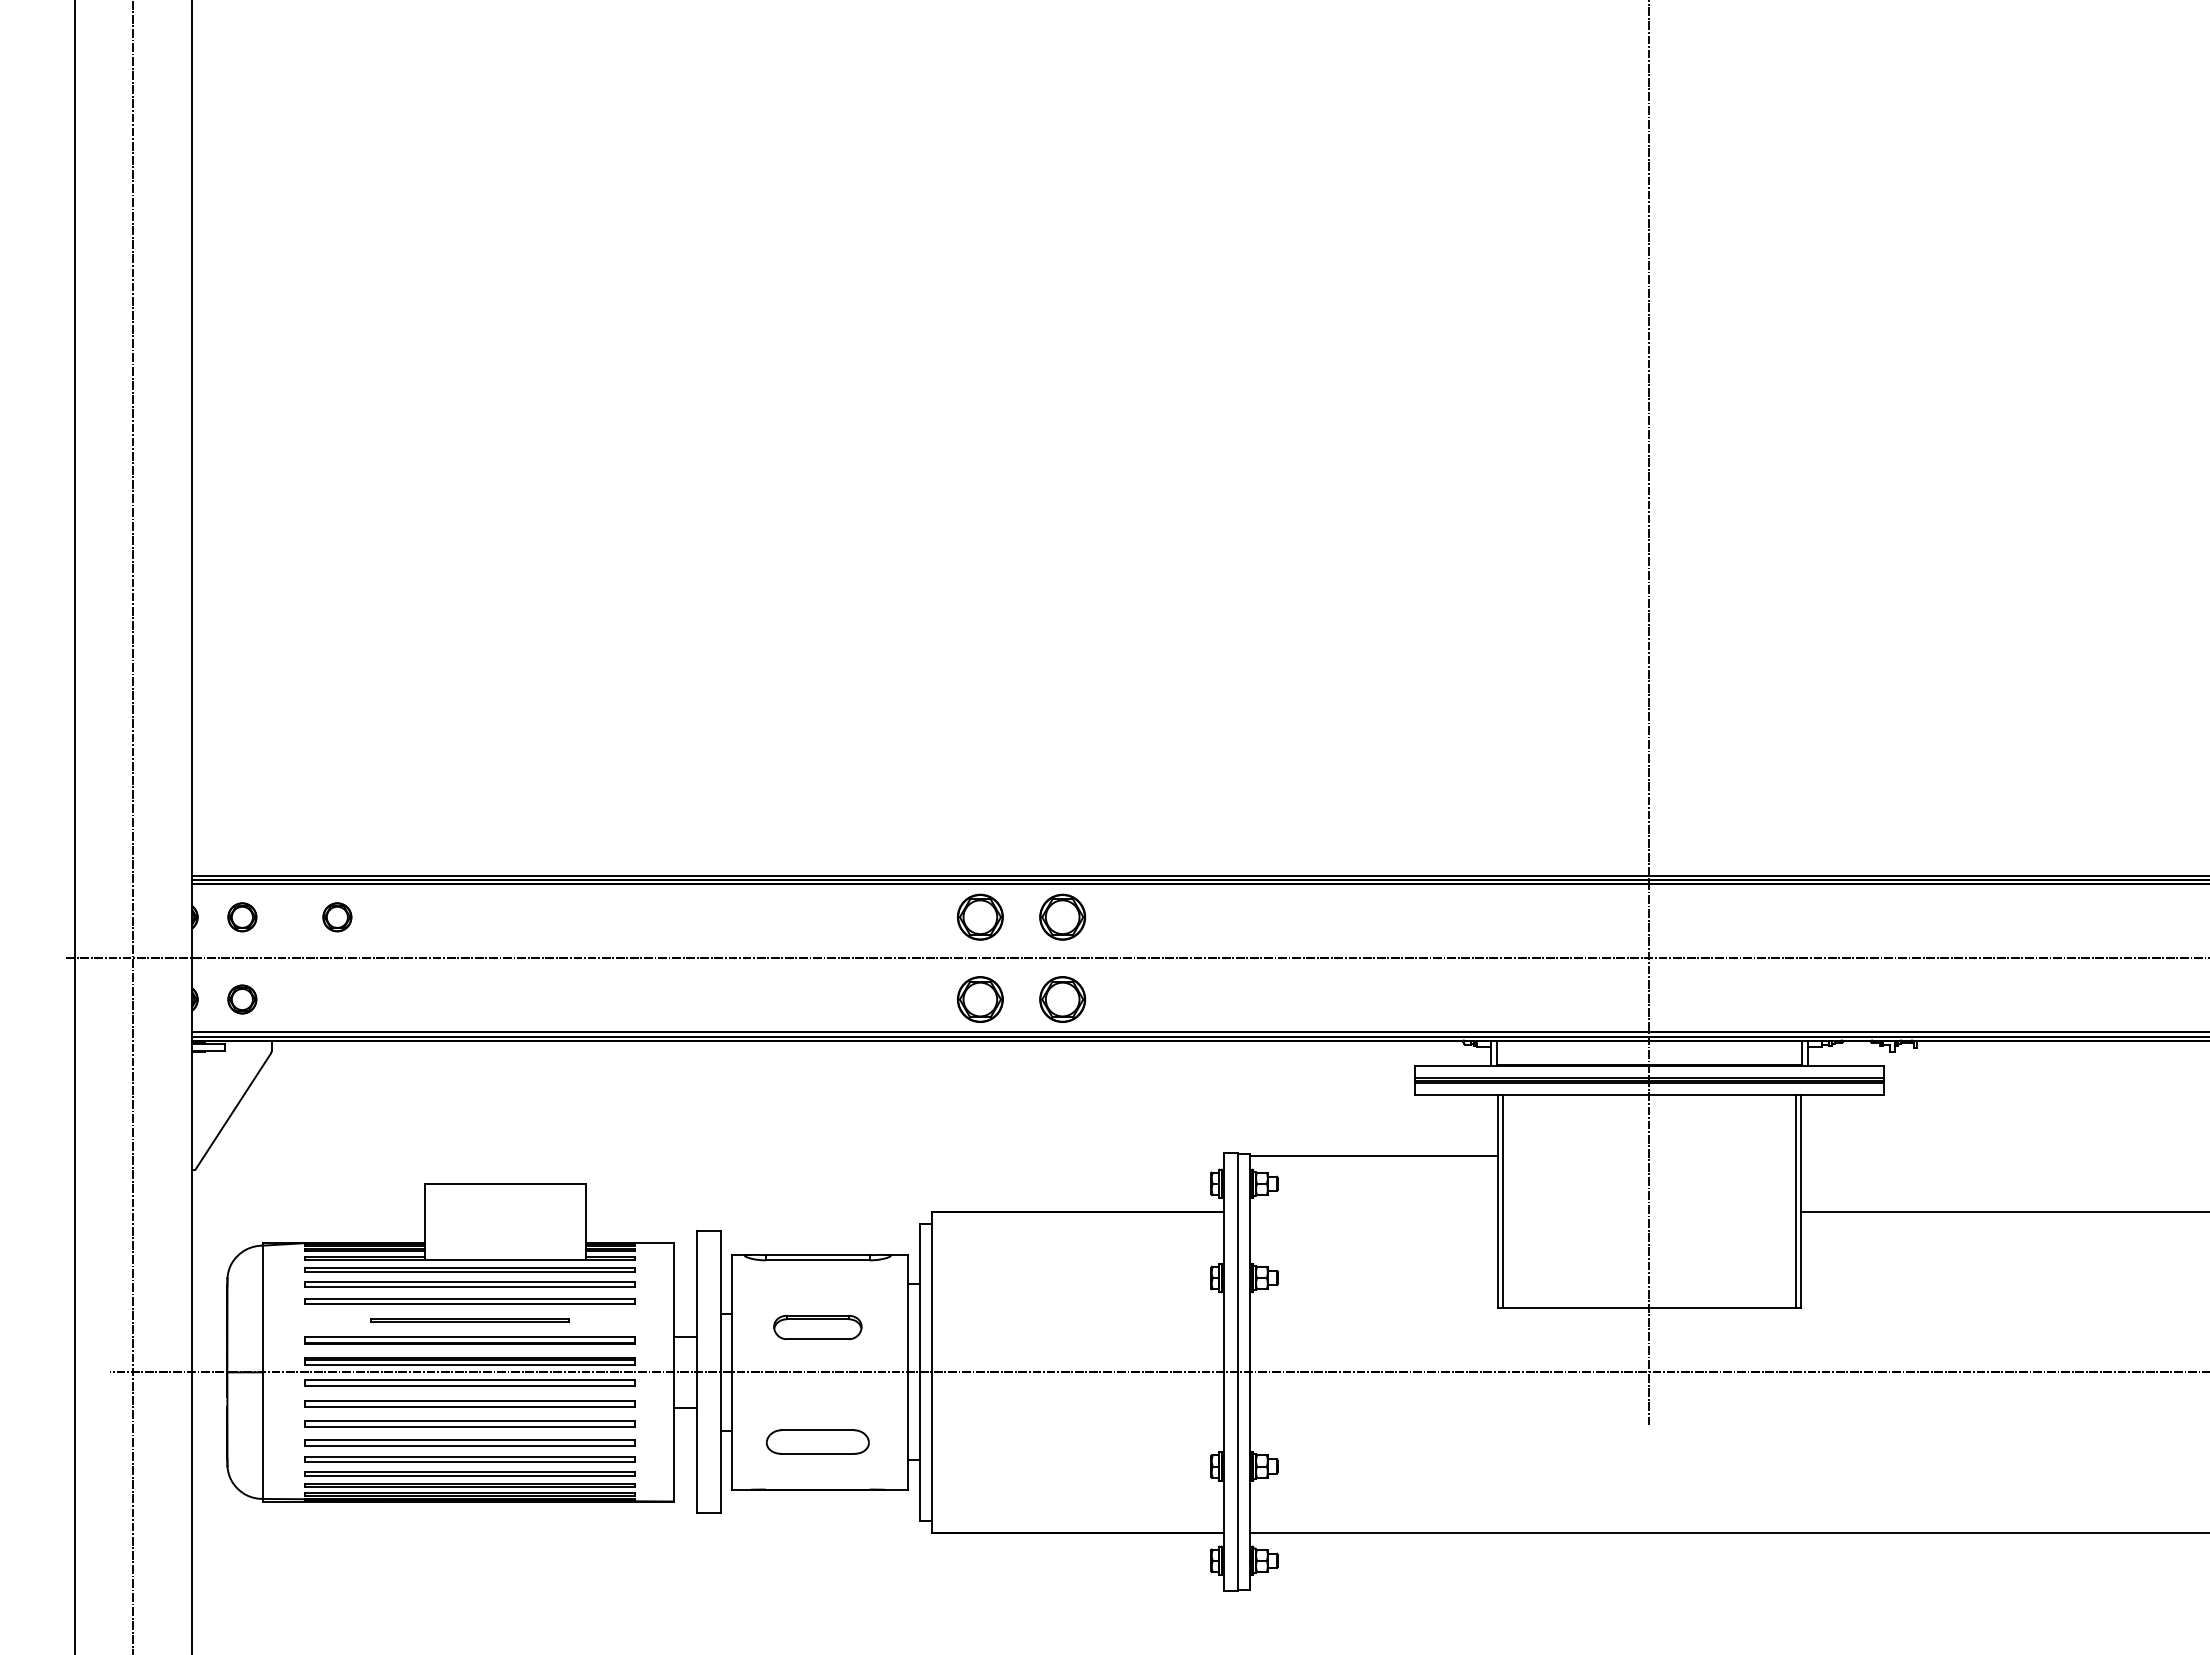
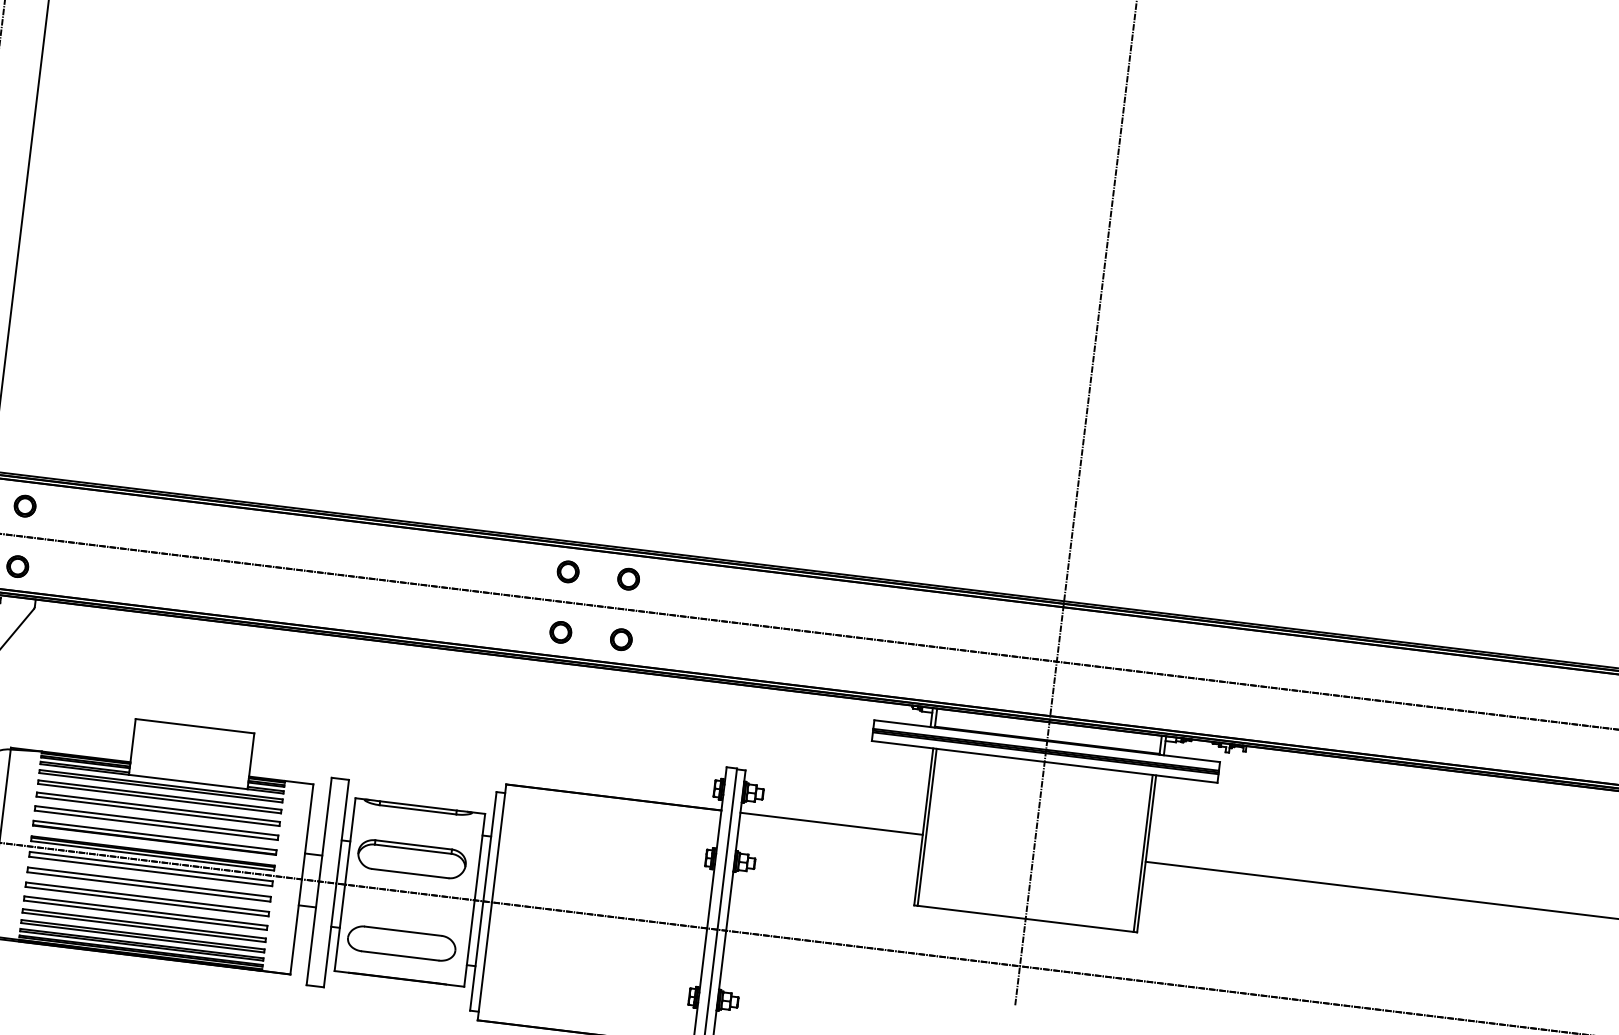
part: (337, 917) -> (95, 514), removed
part: (980, 917) -> (568, 572), size x0.62
part: (1062, 917) -> (628, 579), size x0.62
part: (980, 999) -> (560, 632), size x0.62
part: (1062, 999) -> (621, 639), size x0.62
line: (1373, 1156) -> (831, 824), moved
part: (469, 1320) -> (156, 823), size x1.67
part: (817, 1327) -> (411, 859), size x1.67
part: (817, 1441) -> (401, 943), size x1.43

